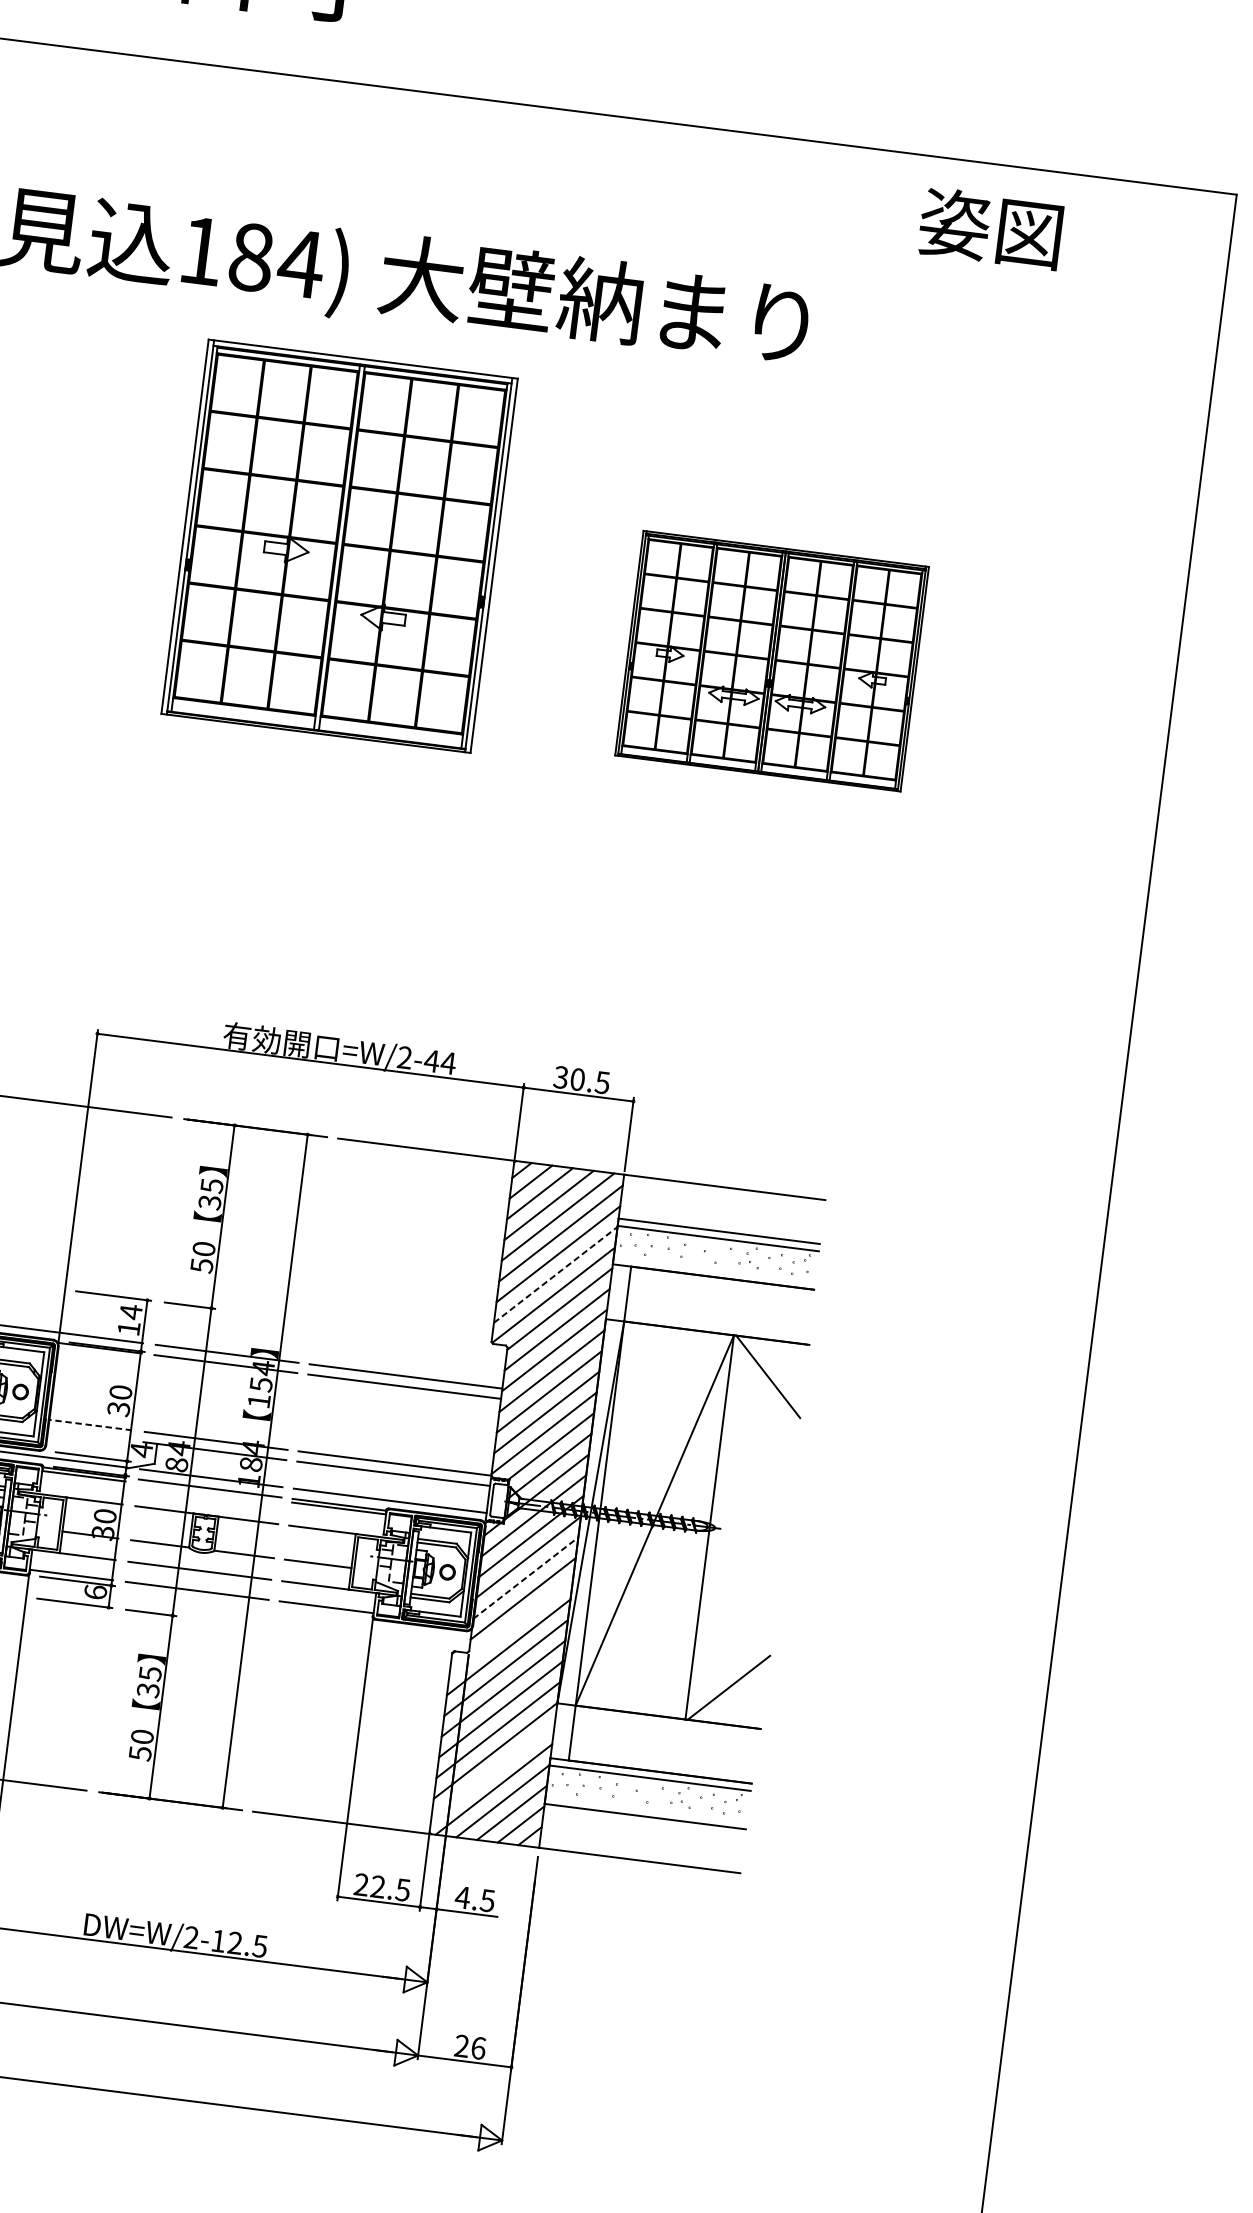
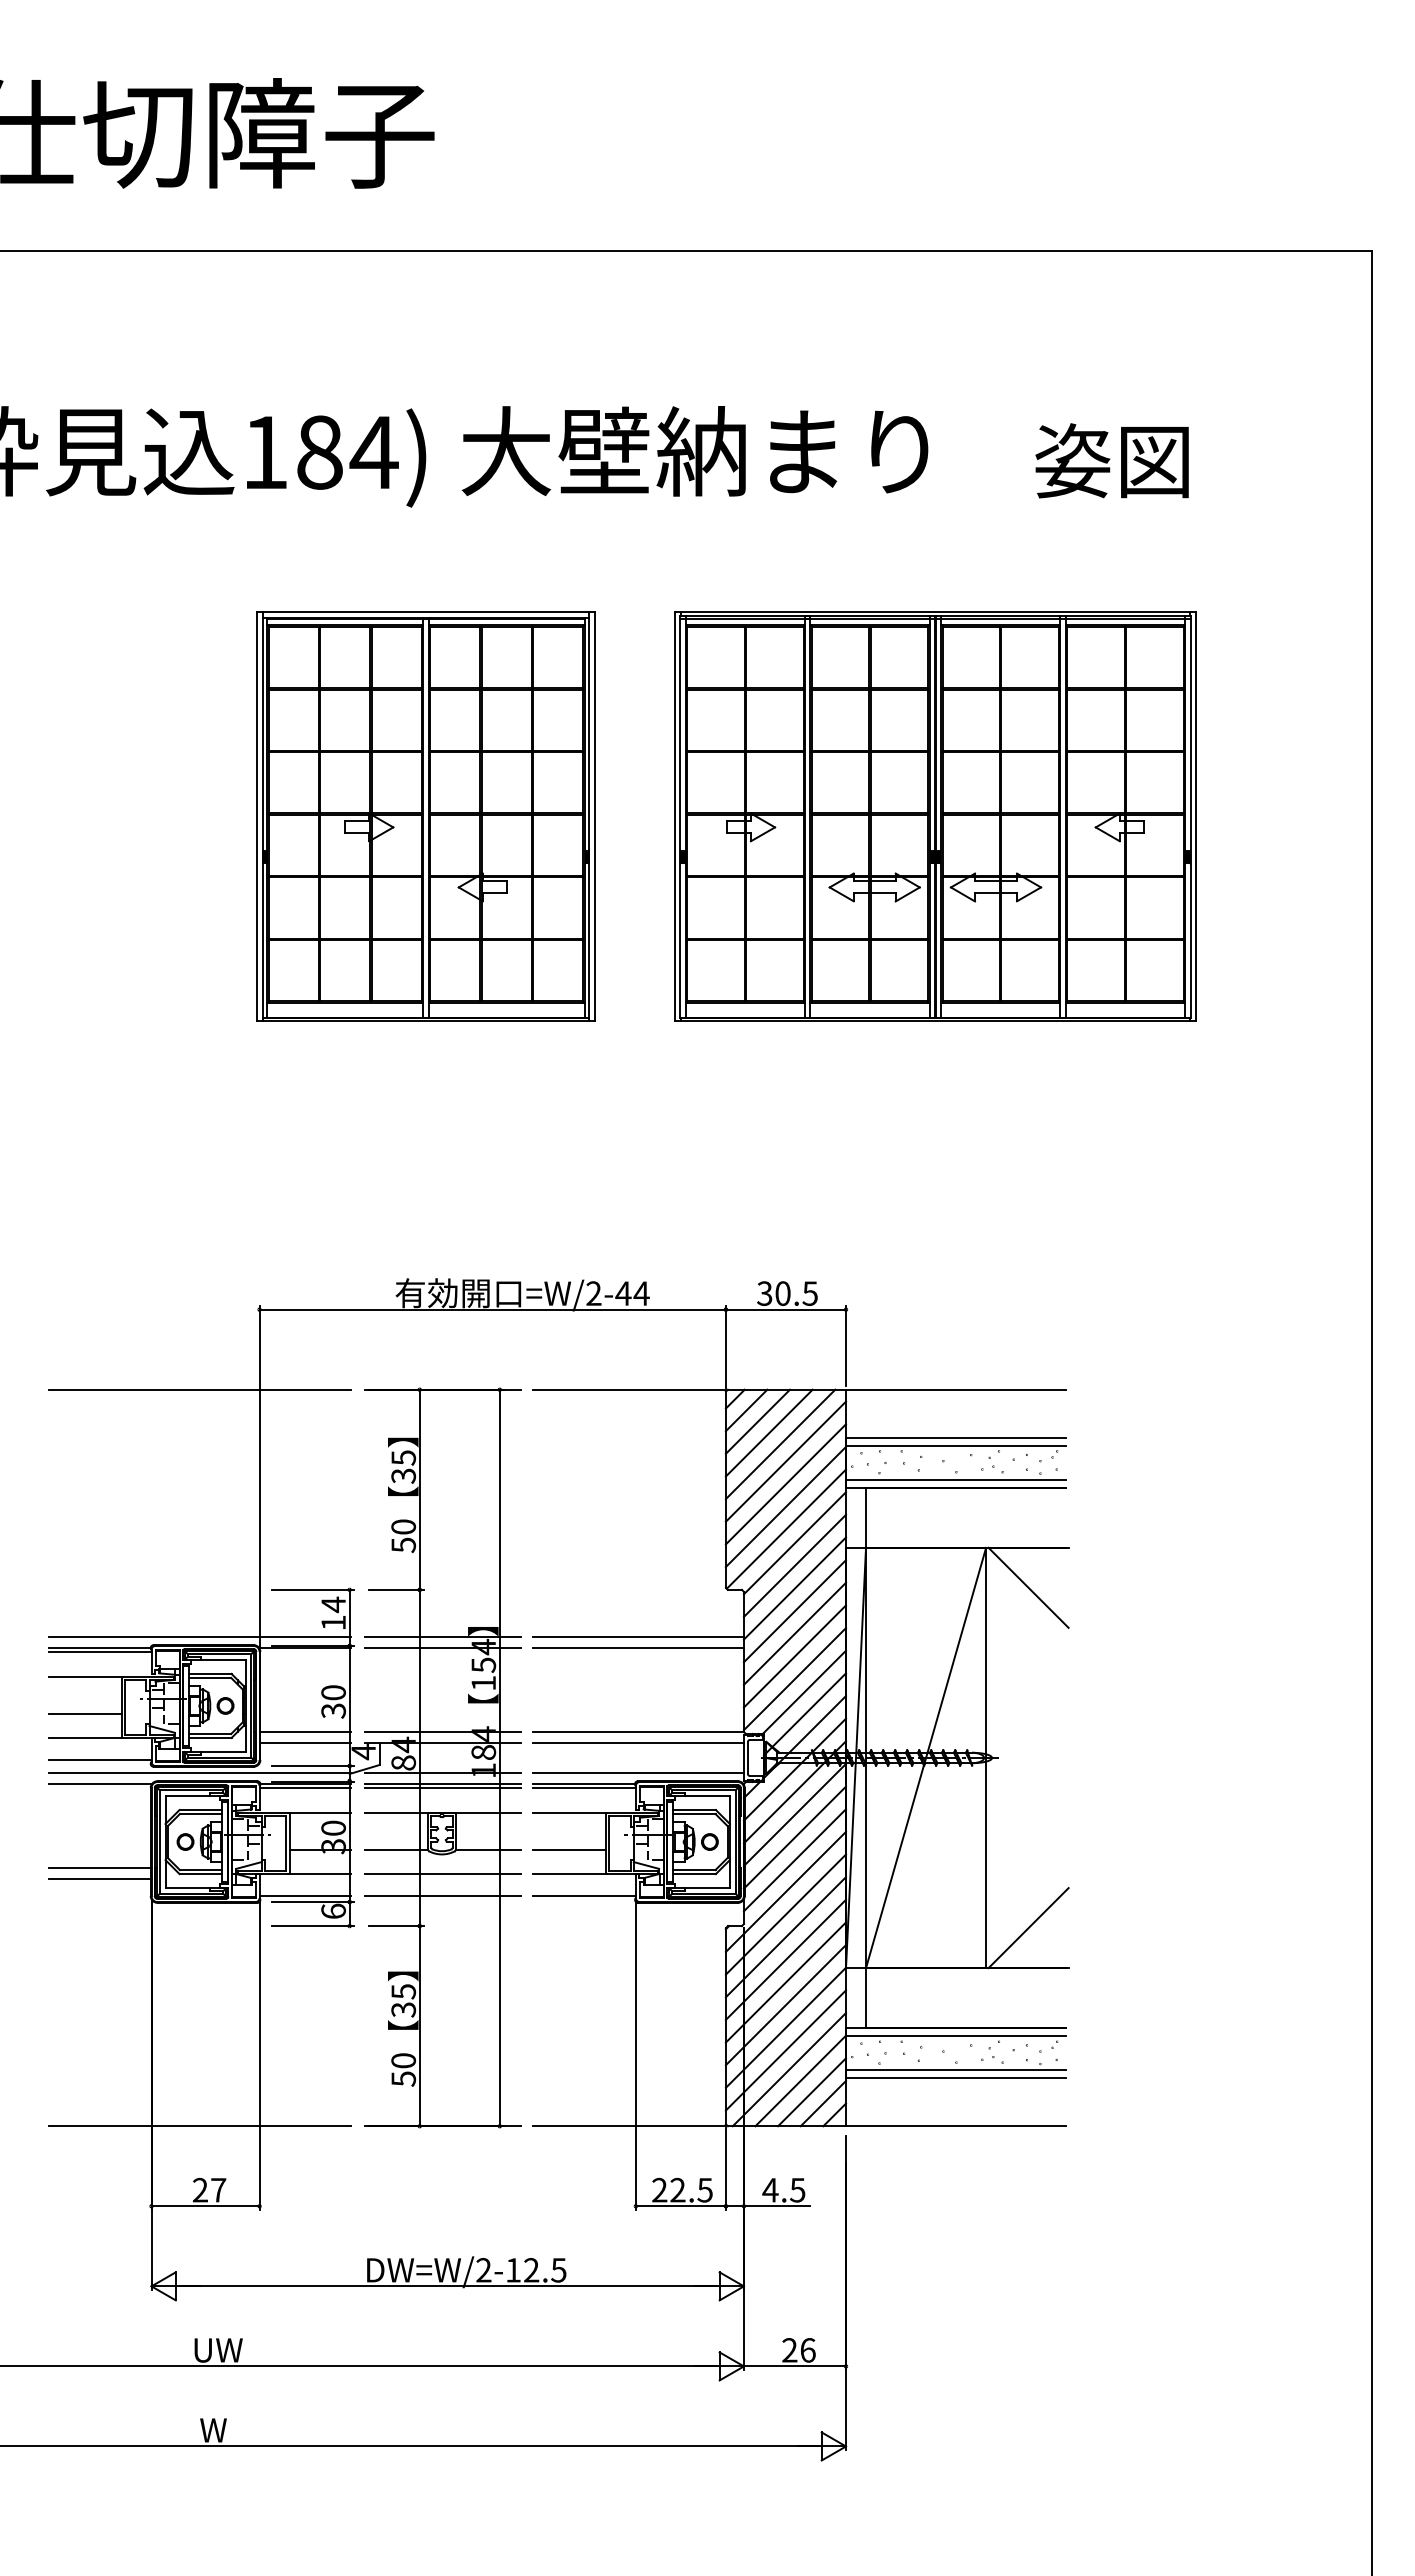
text: (990, 228) -> (1111, 460), moved
part: (339, 546) -> (425, 816), moved
part: (772, 661) -> (935, 816), size x1.67
line: (714, 1269) -> (956, 1479), added
line: (555, 1274) -> (785, 1506), dashed -> solid
line: (90, 1424) -> (305, 1731), dashed -> solid
line: (89, 1435) -> (305, 1743), added
line: (209, 1492) -> (442, 1788), added
line: (526, 1578) -> (795, 1837), dashed -> solid
line: (510, 1626) -> (785, 1891), added
line: (492, 1771) -> (785, 2050), added
line: (646, 1809) -> (956, 2070), added

